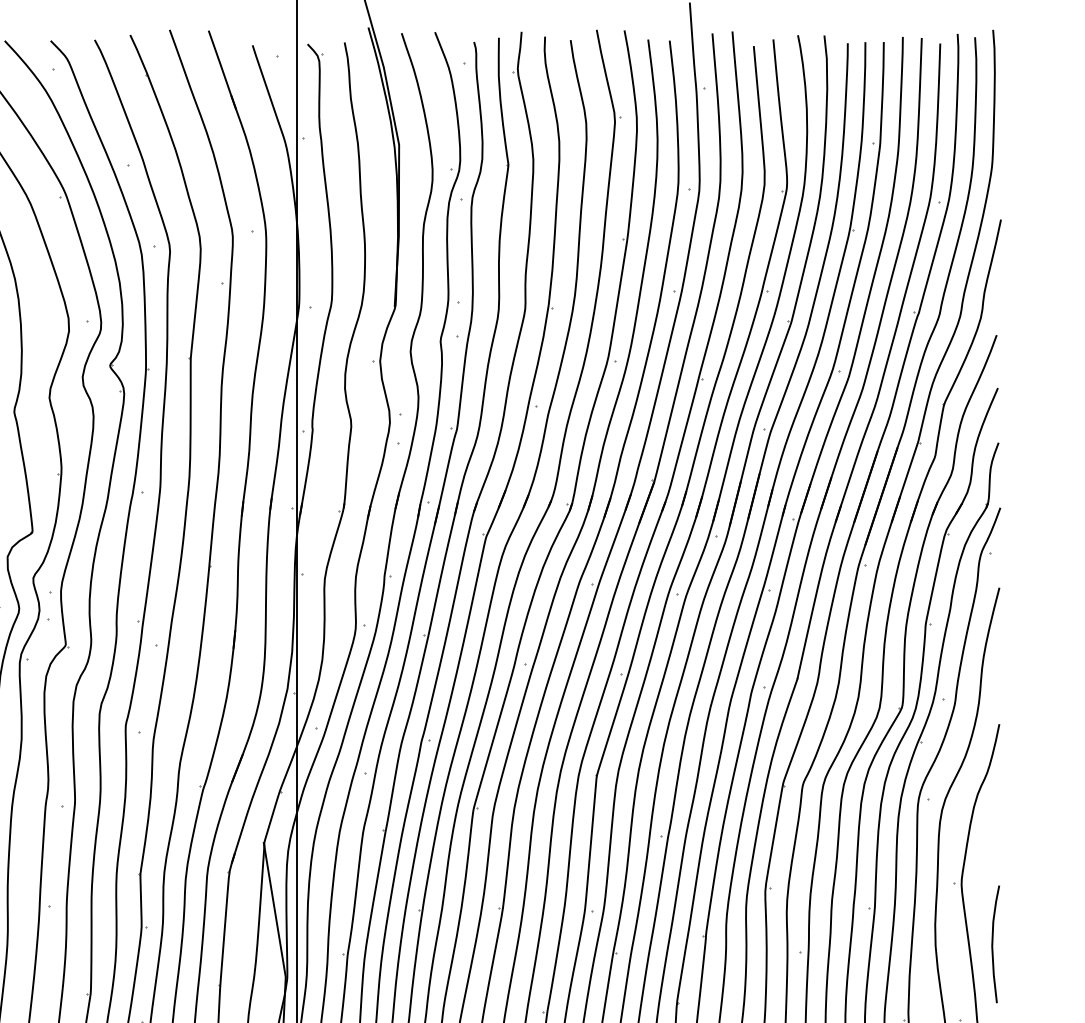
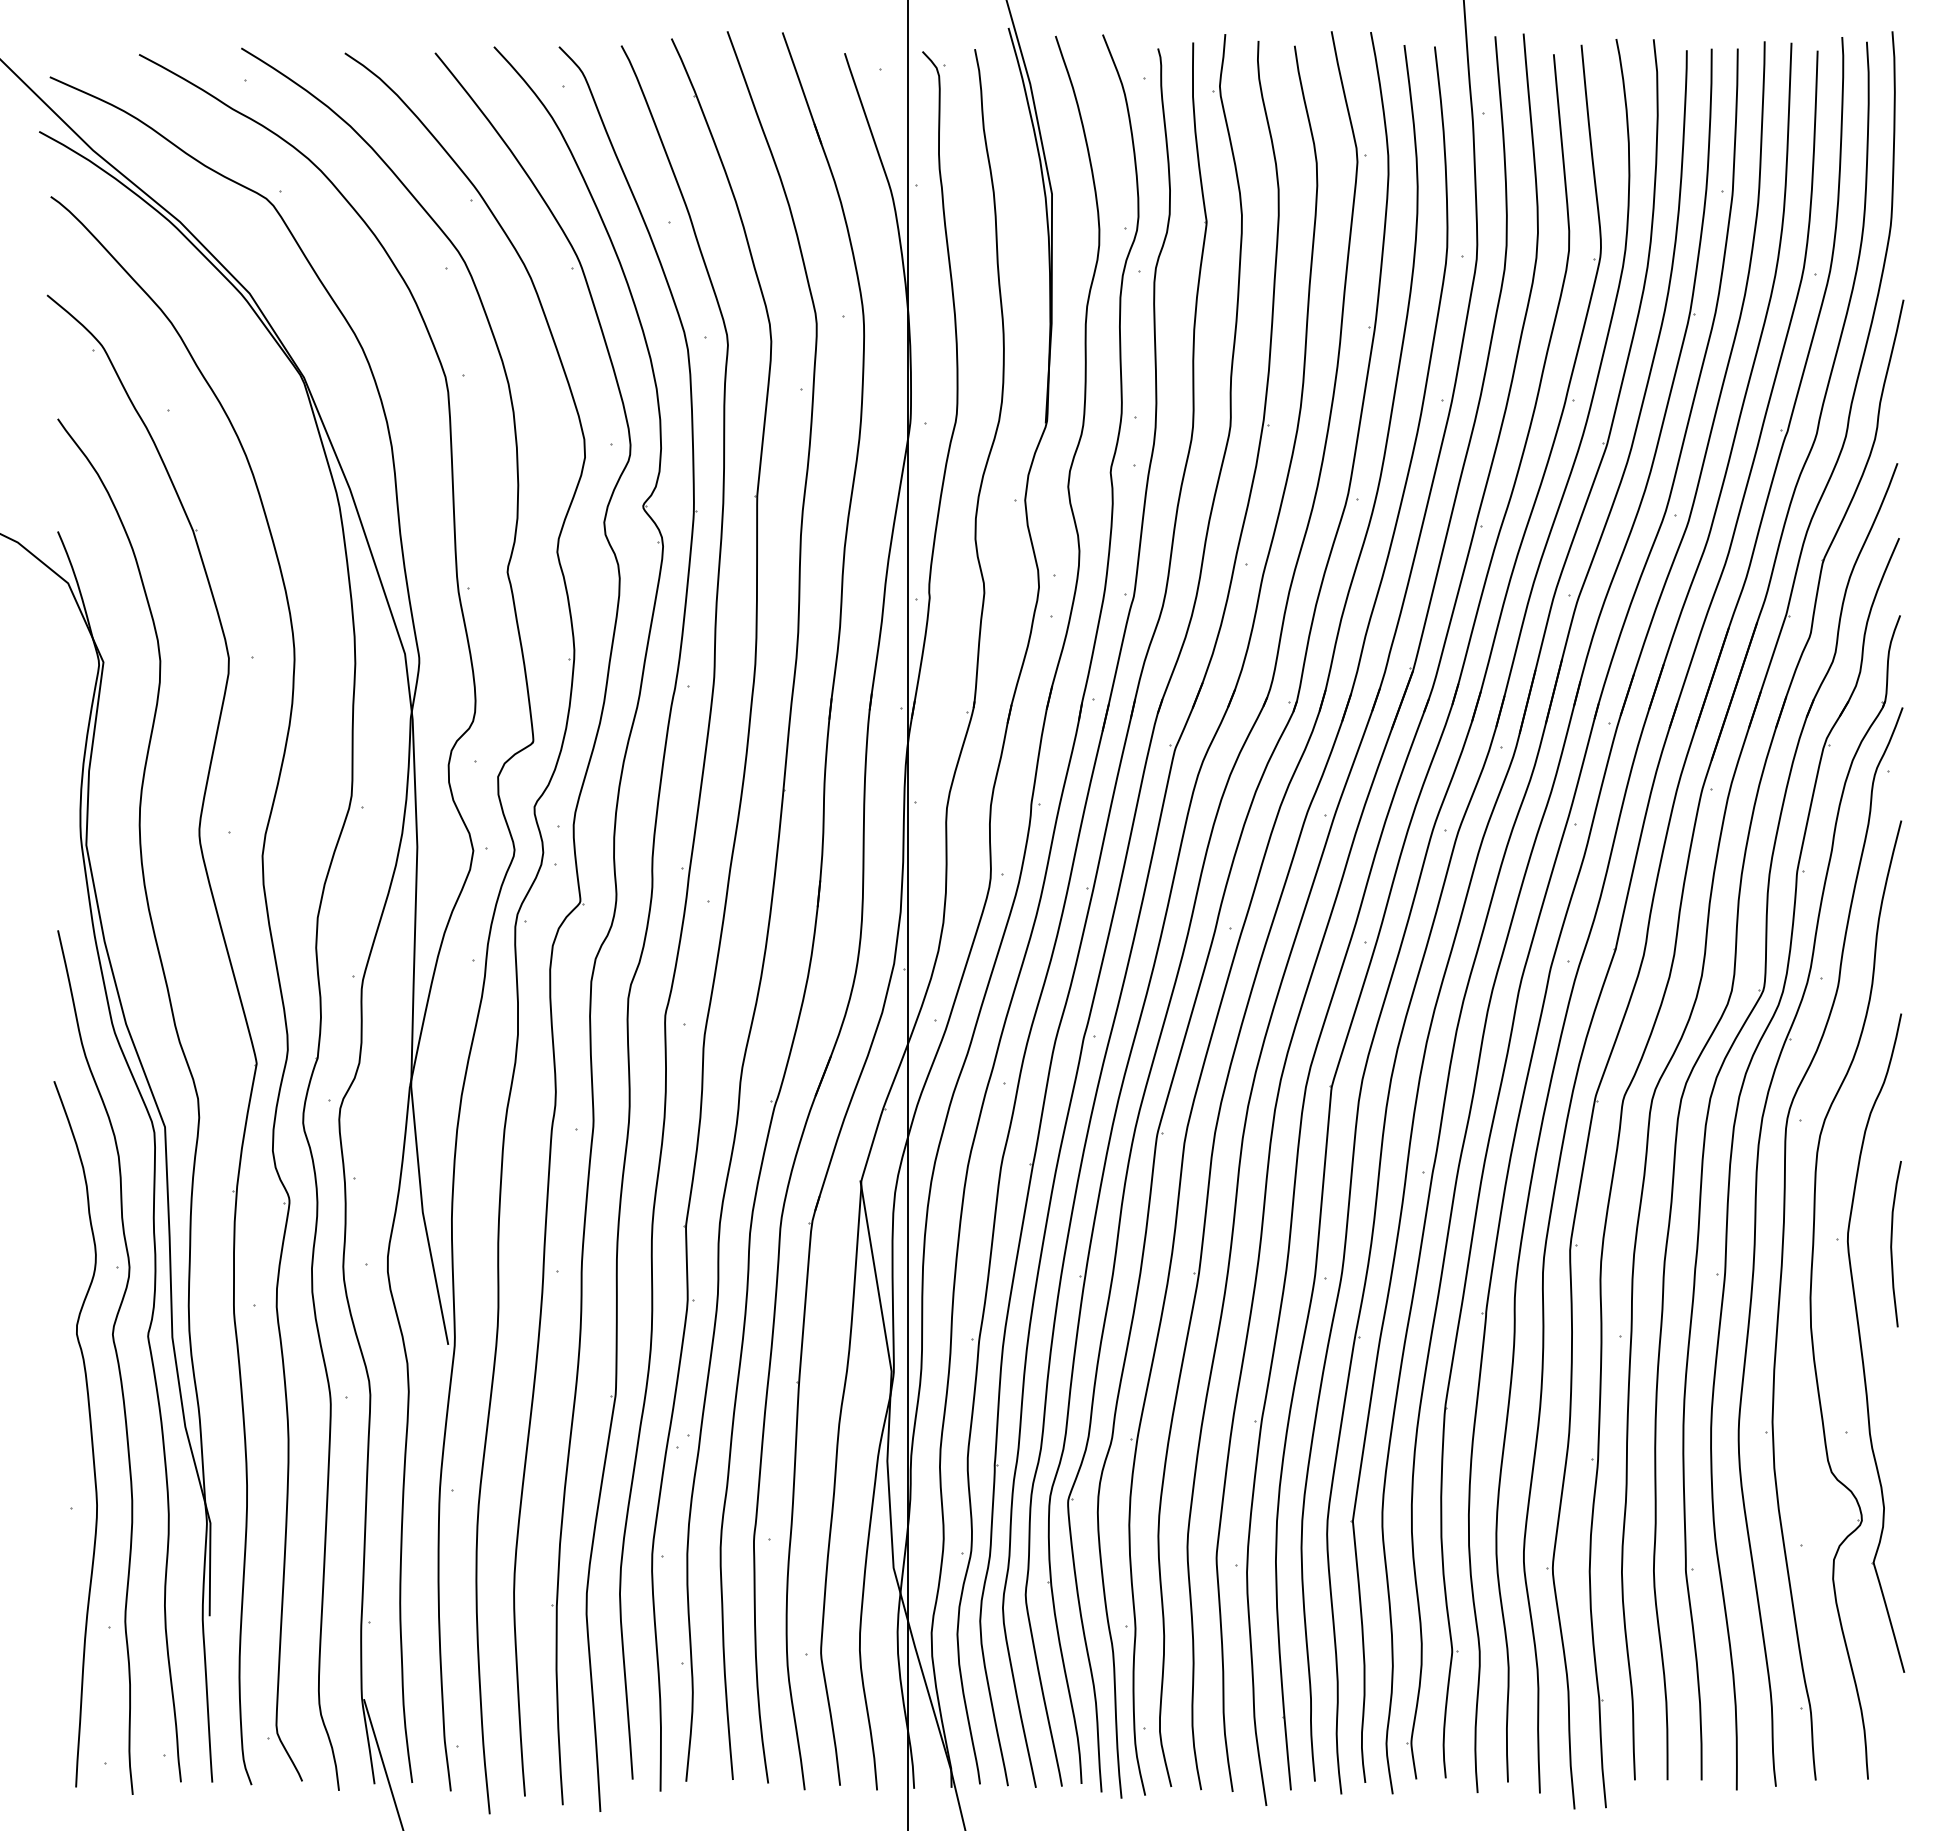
curve: (993, 944) -> (1892, 1244), moved

